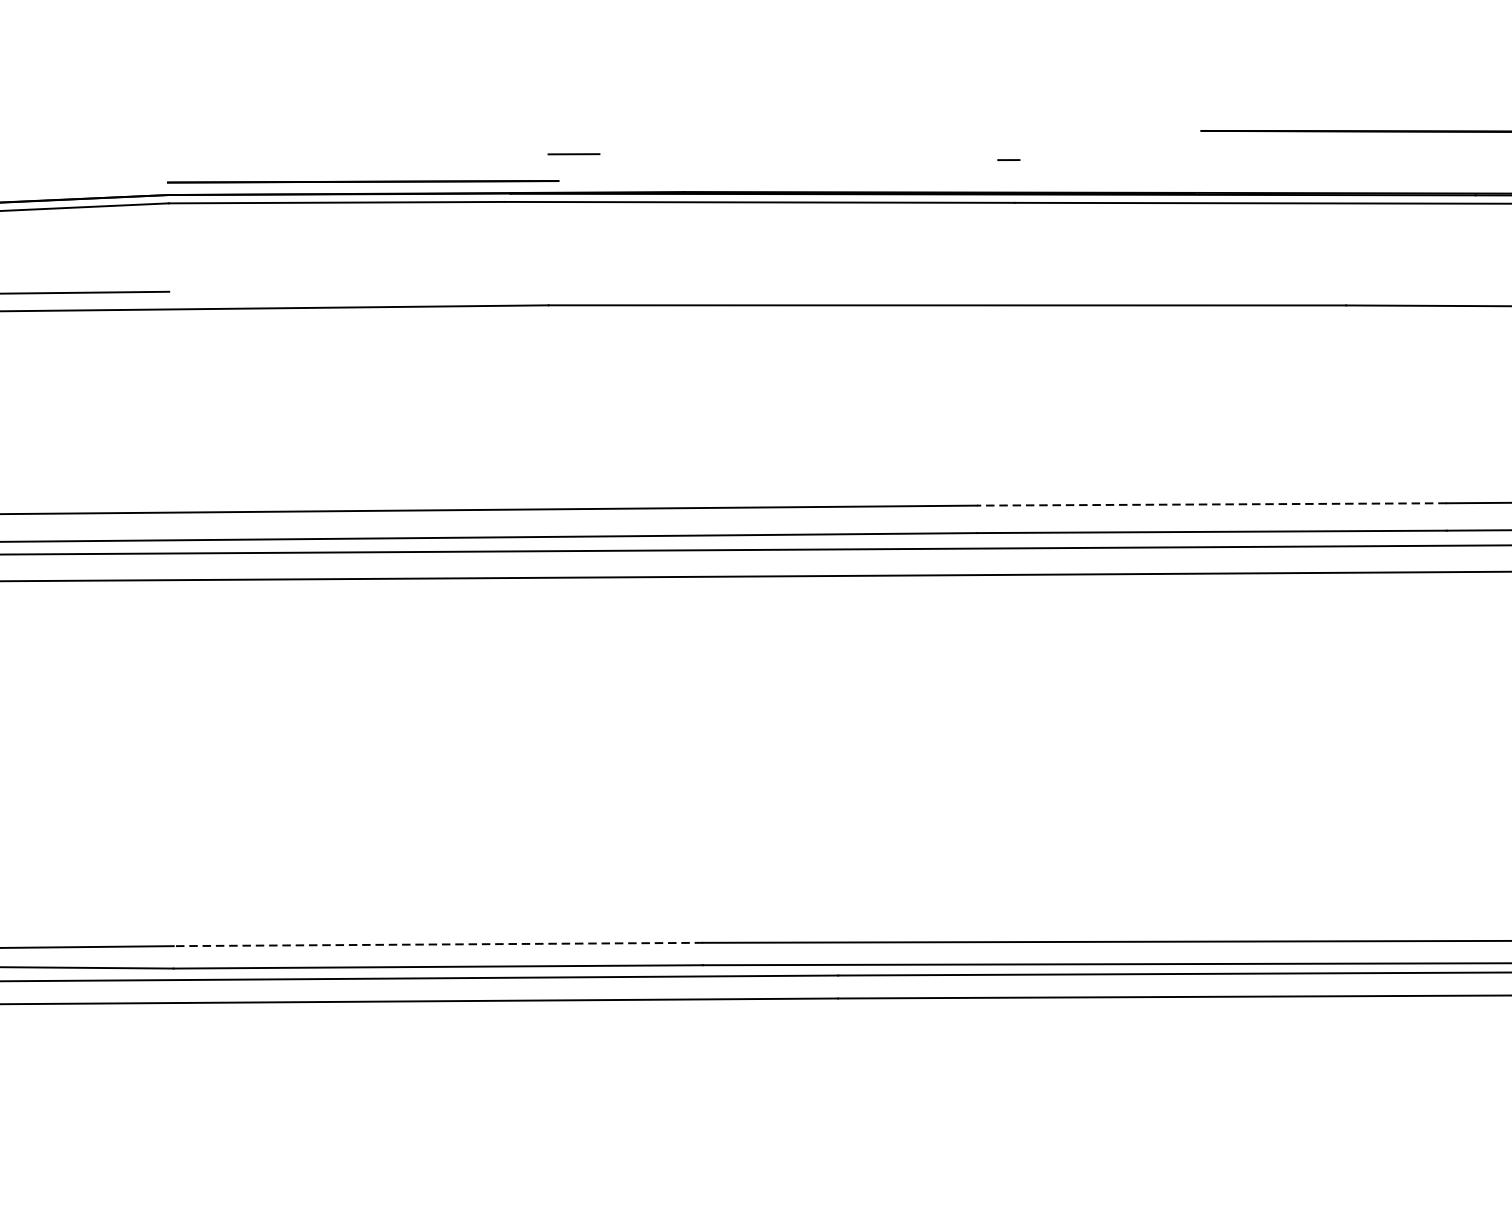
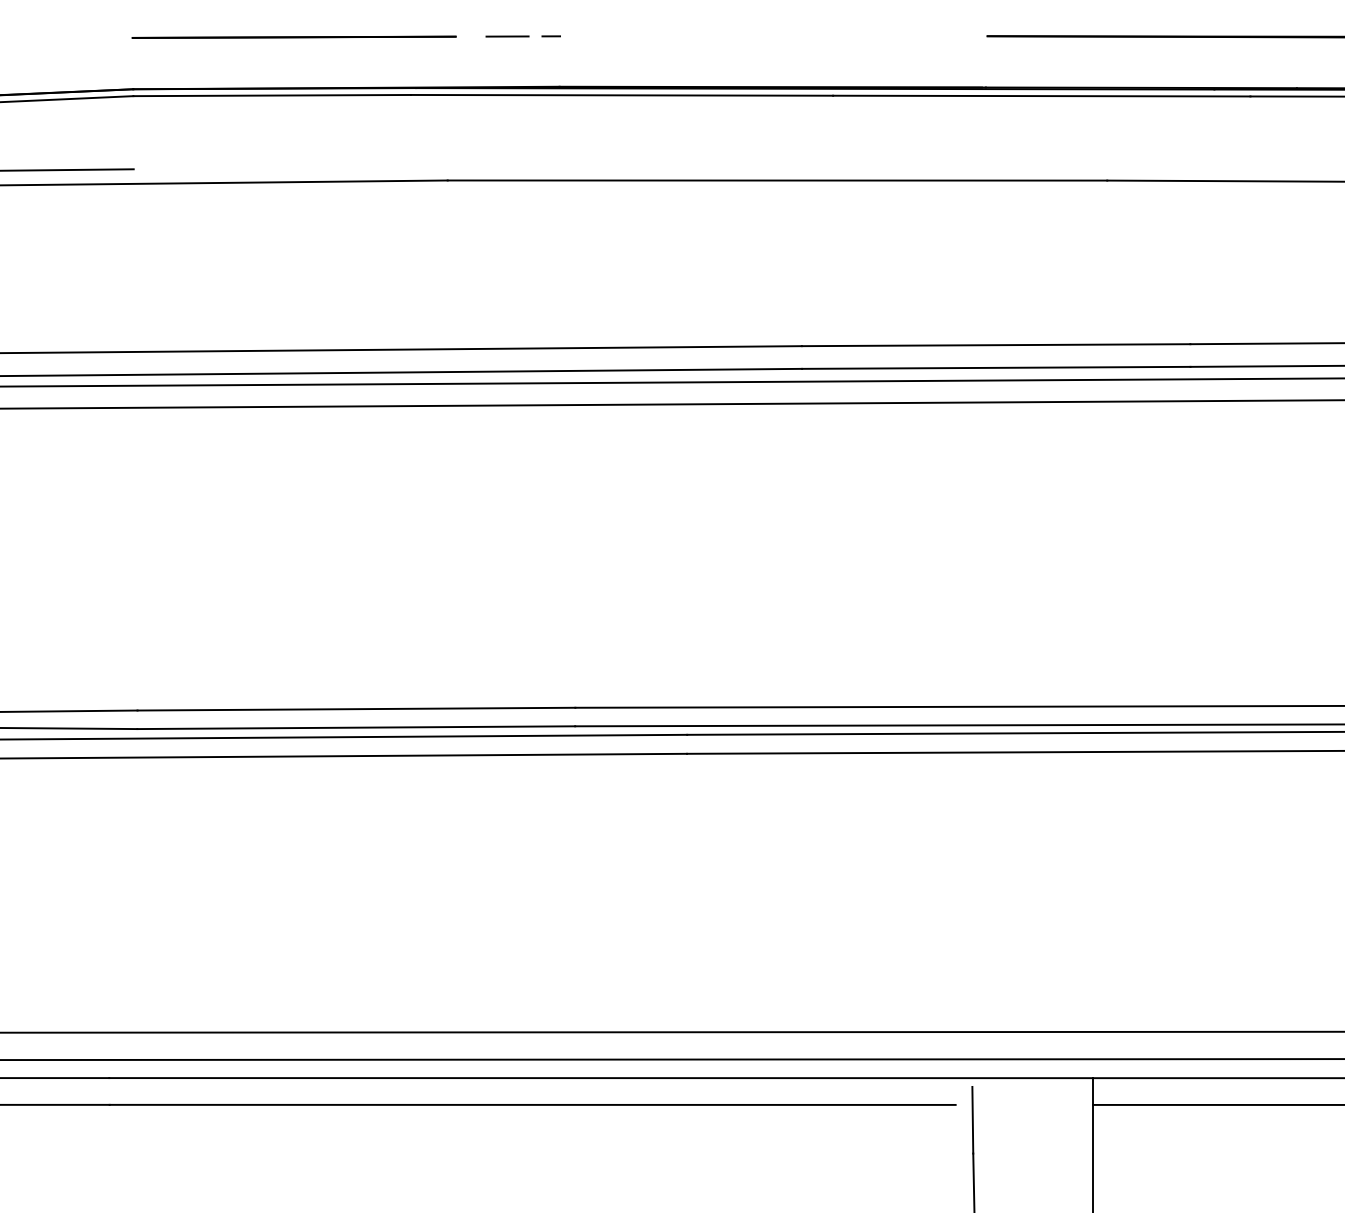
line: (573, 154) -> (507, 36), moved
line: (1007, 160) -> (550, 36), moved
line: (362, 180) -> (293, 36), moved
line: (1211, 504) -> (995, 345), dashed -> solid
line: (438, 944) -> (356, 709), dashed -> solid

